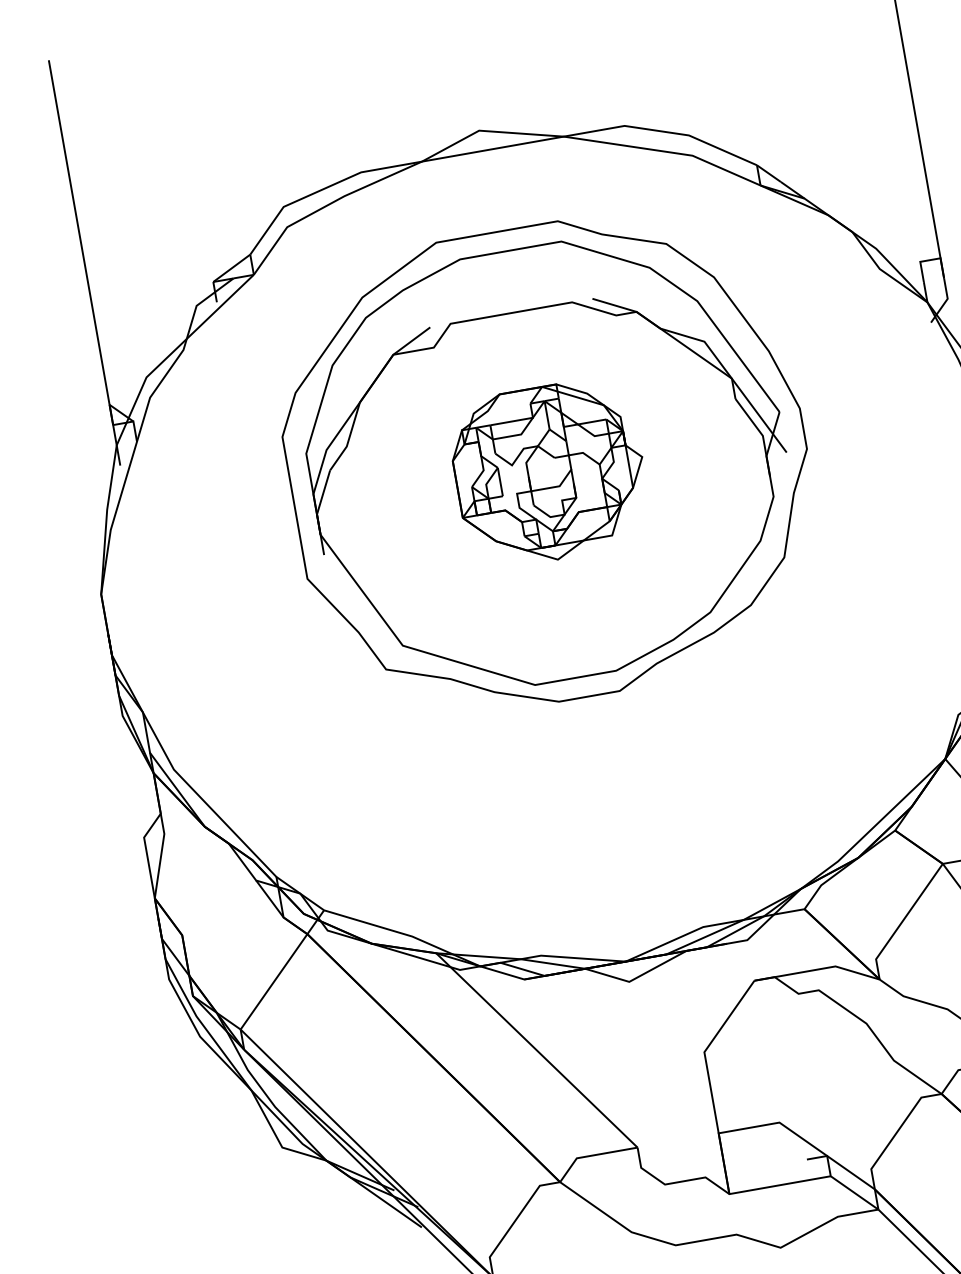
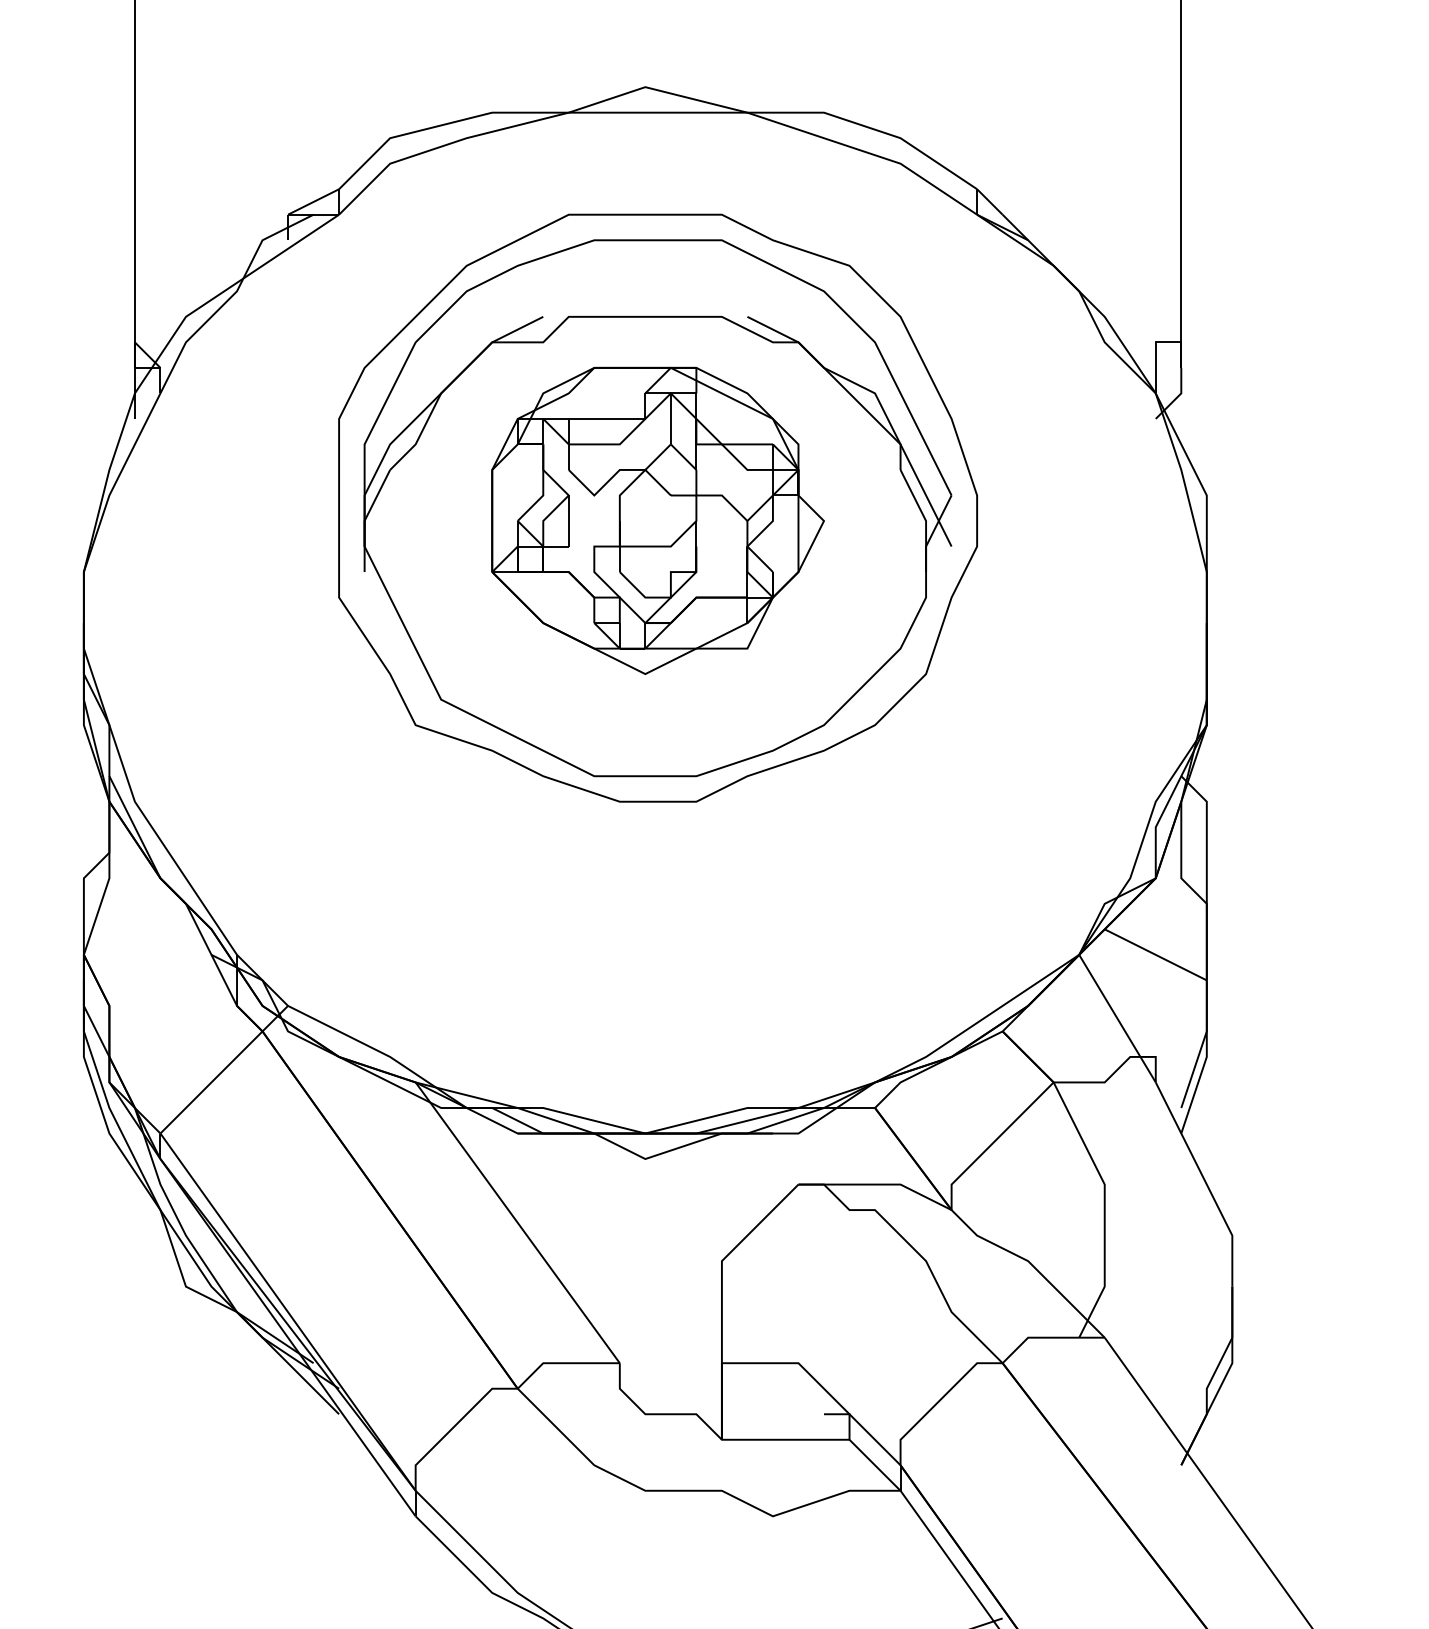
part: (549, 473) -> (657, 520), size x1.43

